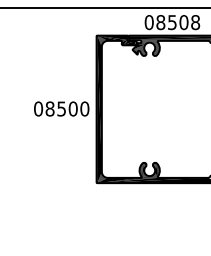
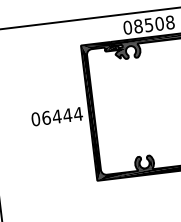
text: (67, 108) -> (62, 115), 08500 -> 06444

